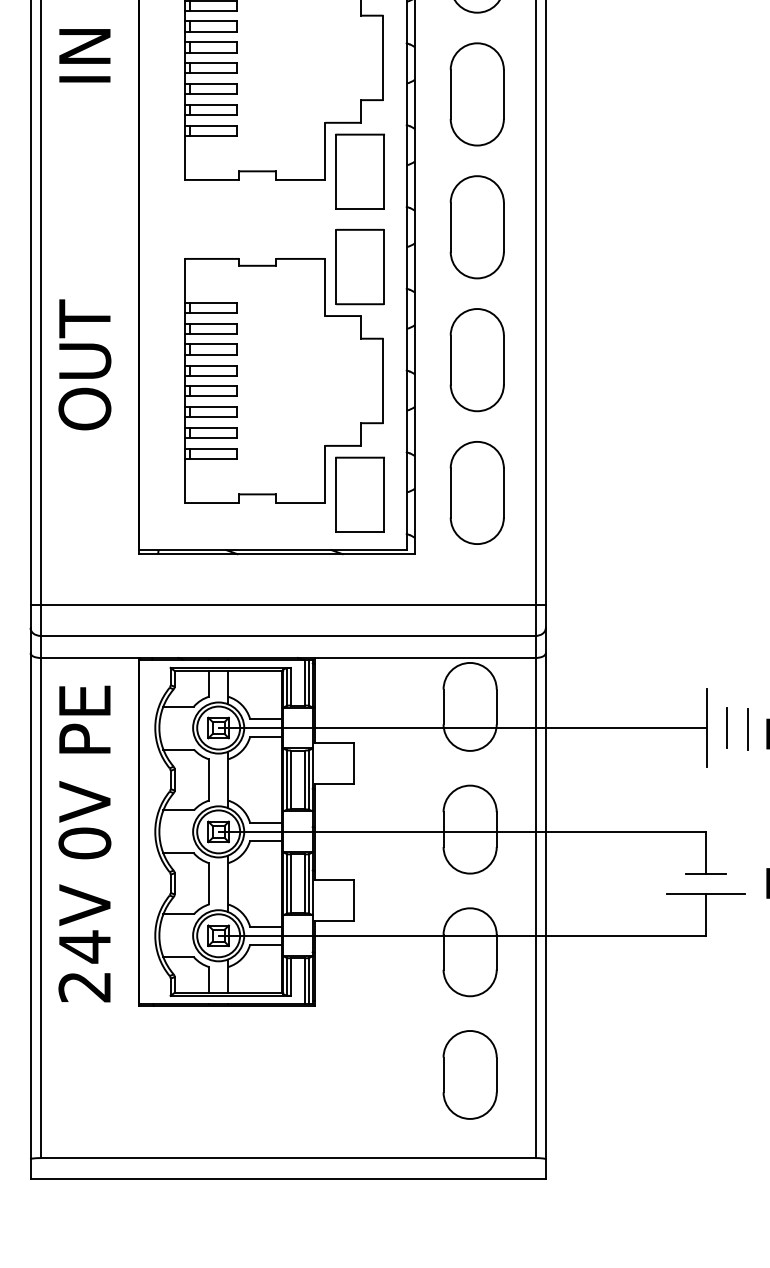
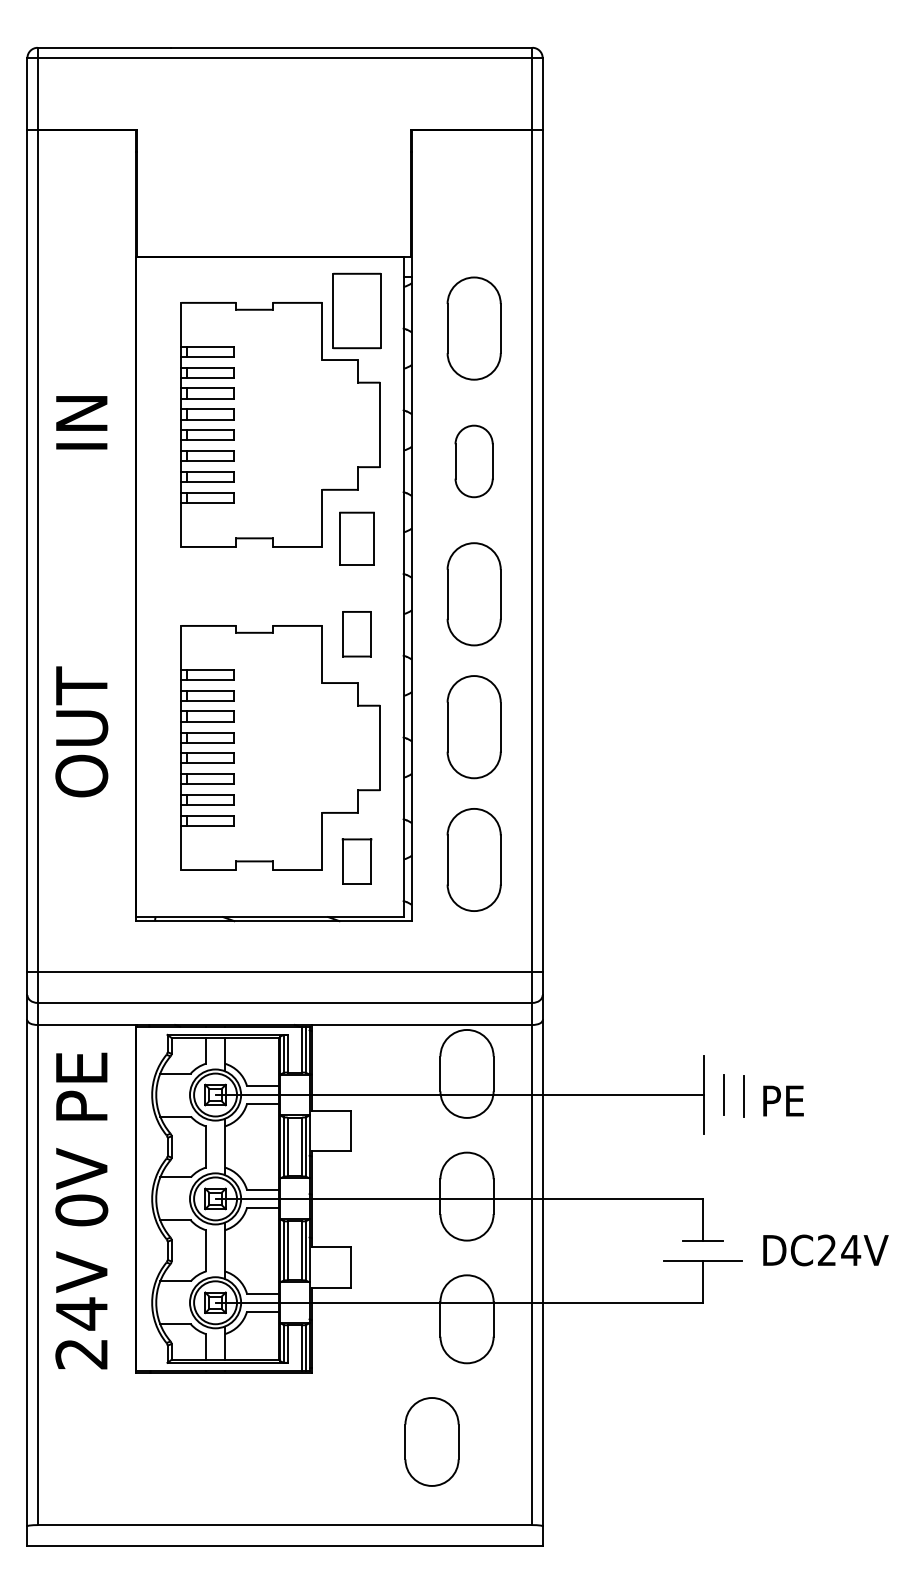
part: (476, 94) -> (473, 461), size x0.7
part: (359, 171) -> (356, 538), size x0.7
part: (359, 267) -> (356, 634), size x0.6
part: (359, 494) -> (356, 861), size x0.6
part: (469, 1074) -> (431, 1441), moved

